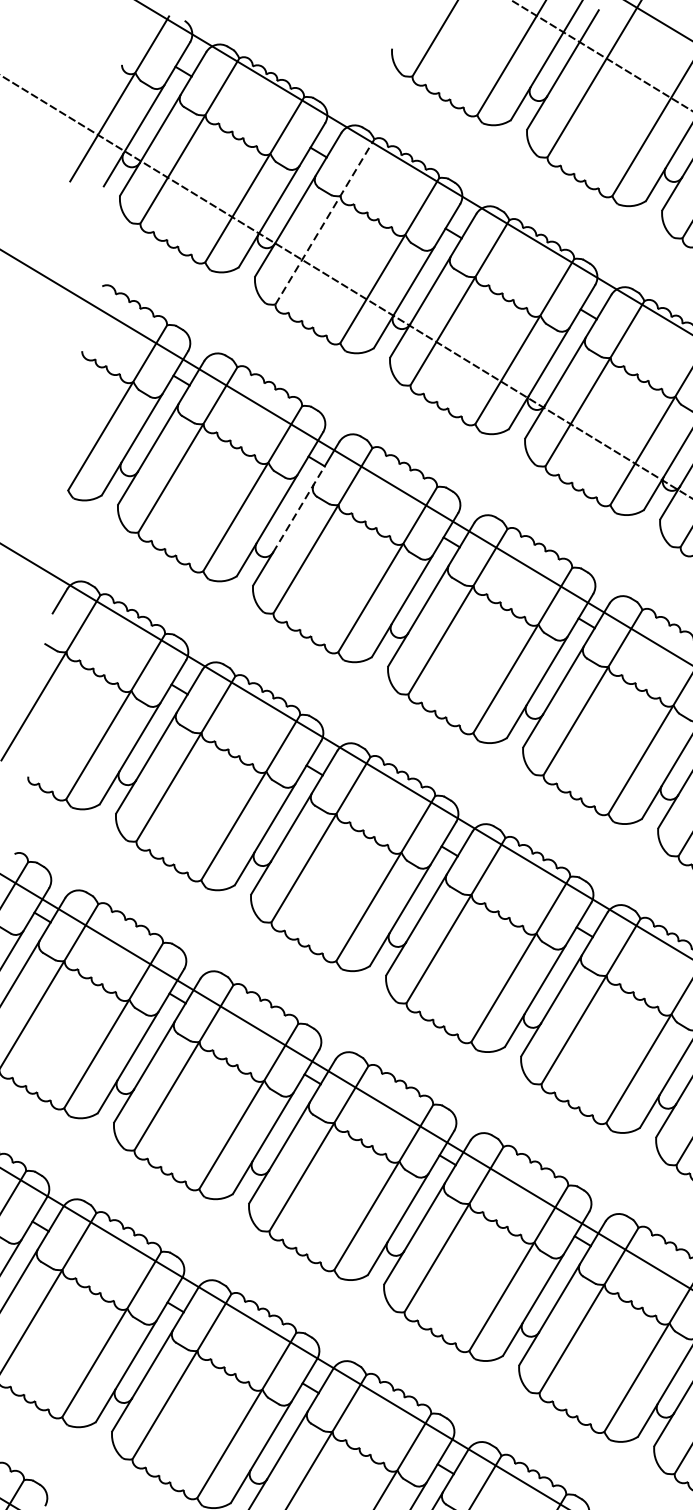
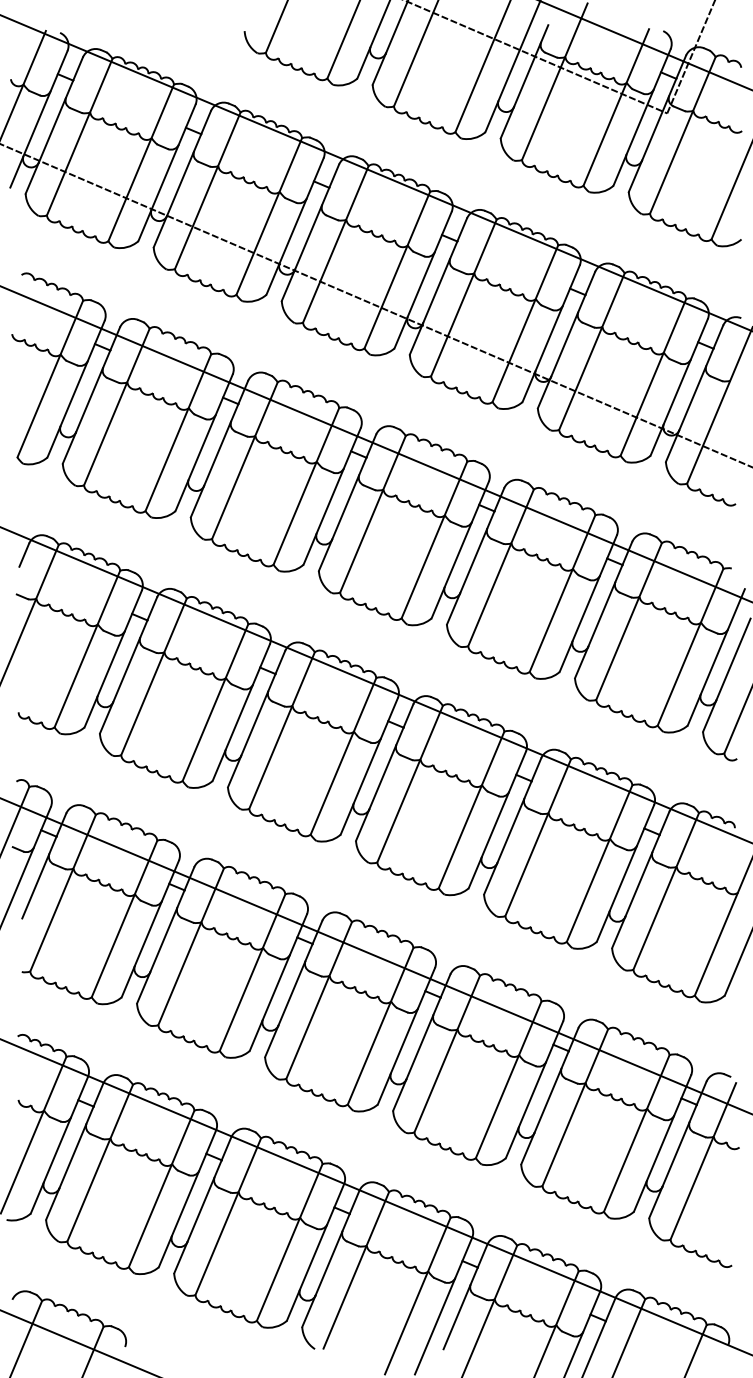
line: (324, 221) -> (207, 190), dashed -> solid
line: (299, 508) -> (221, 444), dashed -> solid

